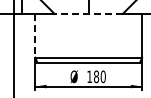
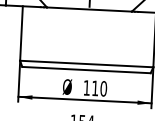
line: (88, 14) -> (89, 10), dashed -> solid
line: (35, 35) -> (21, 33), dashed -> solid
text: (96, 76) -> (95, 87), 180 -> 110

